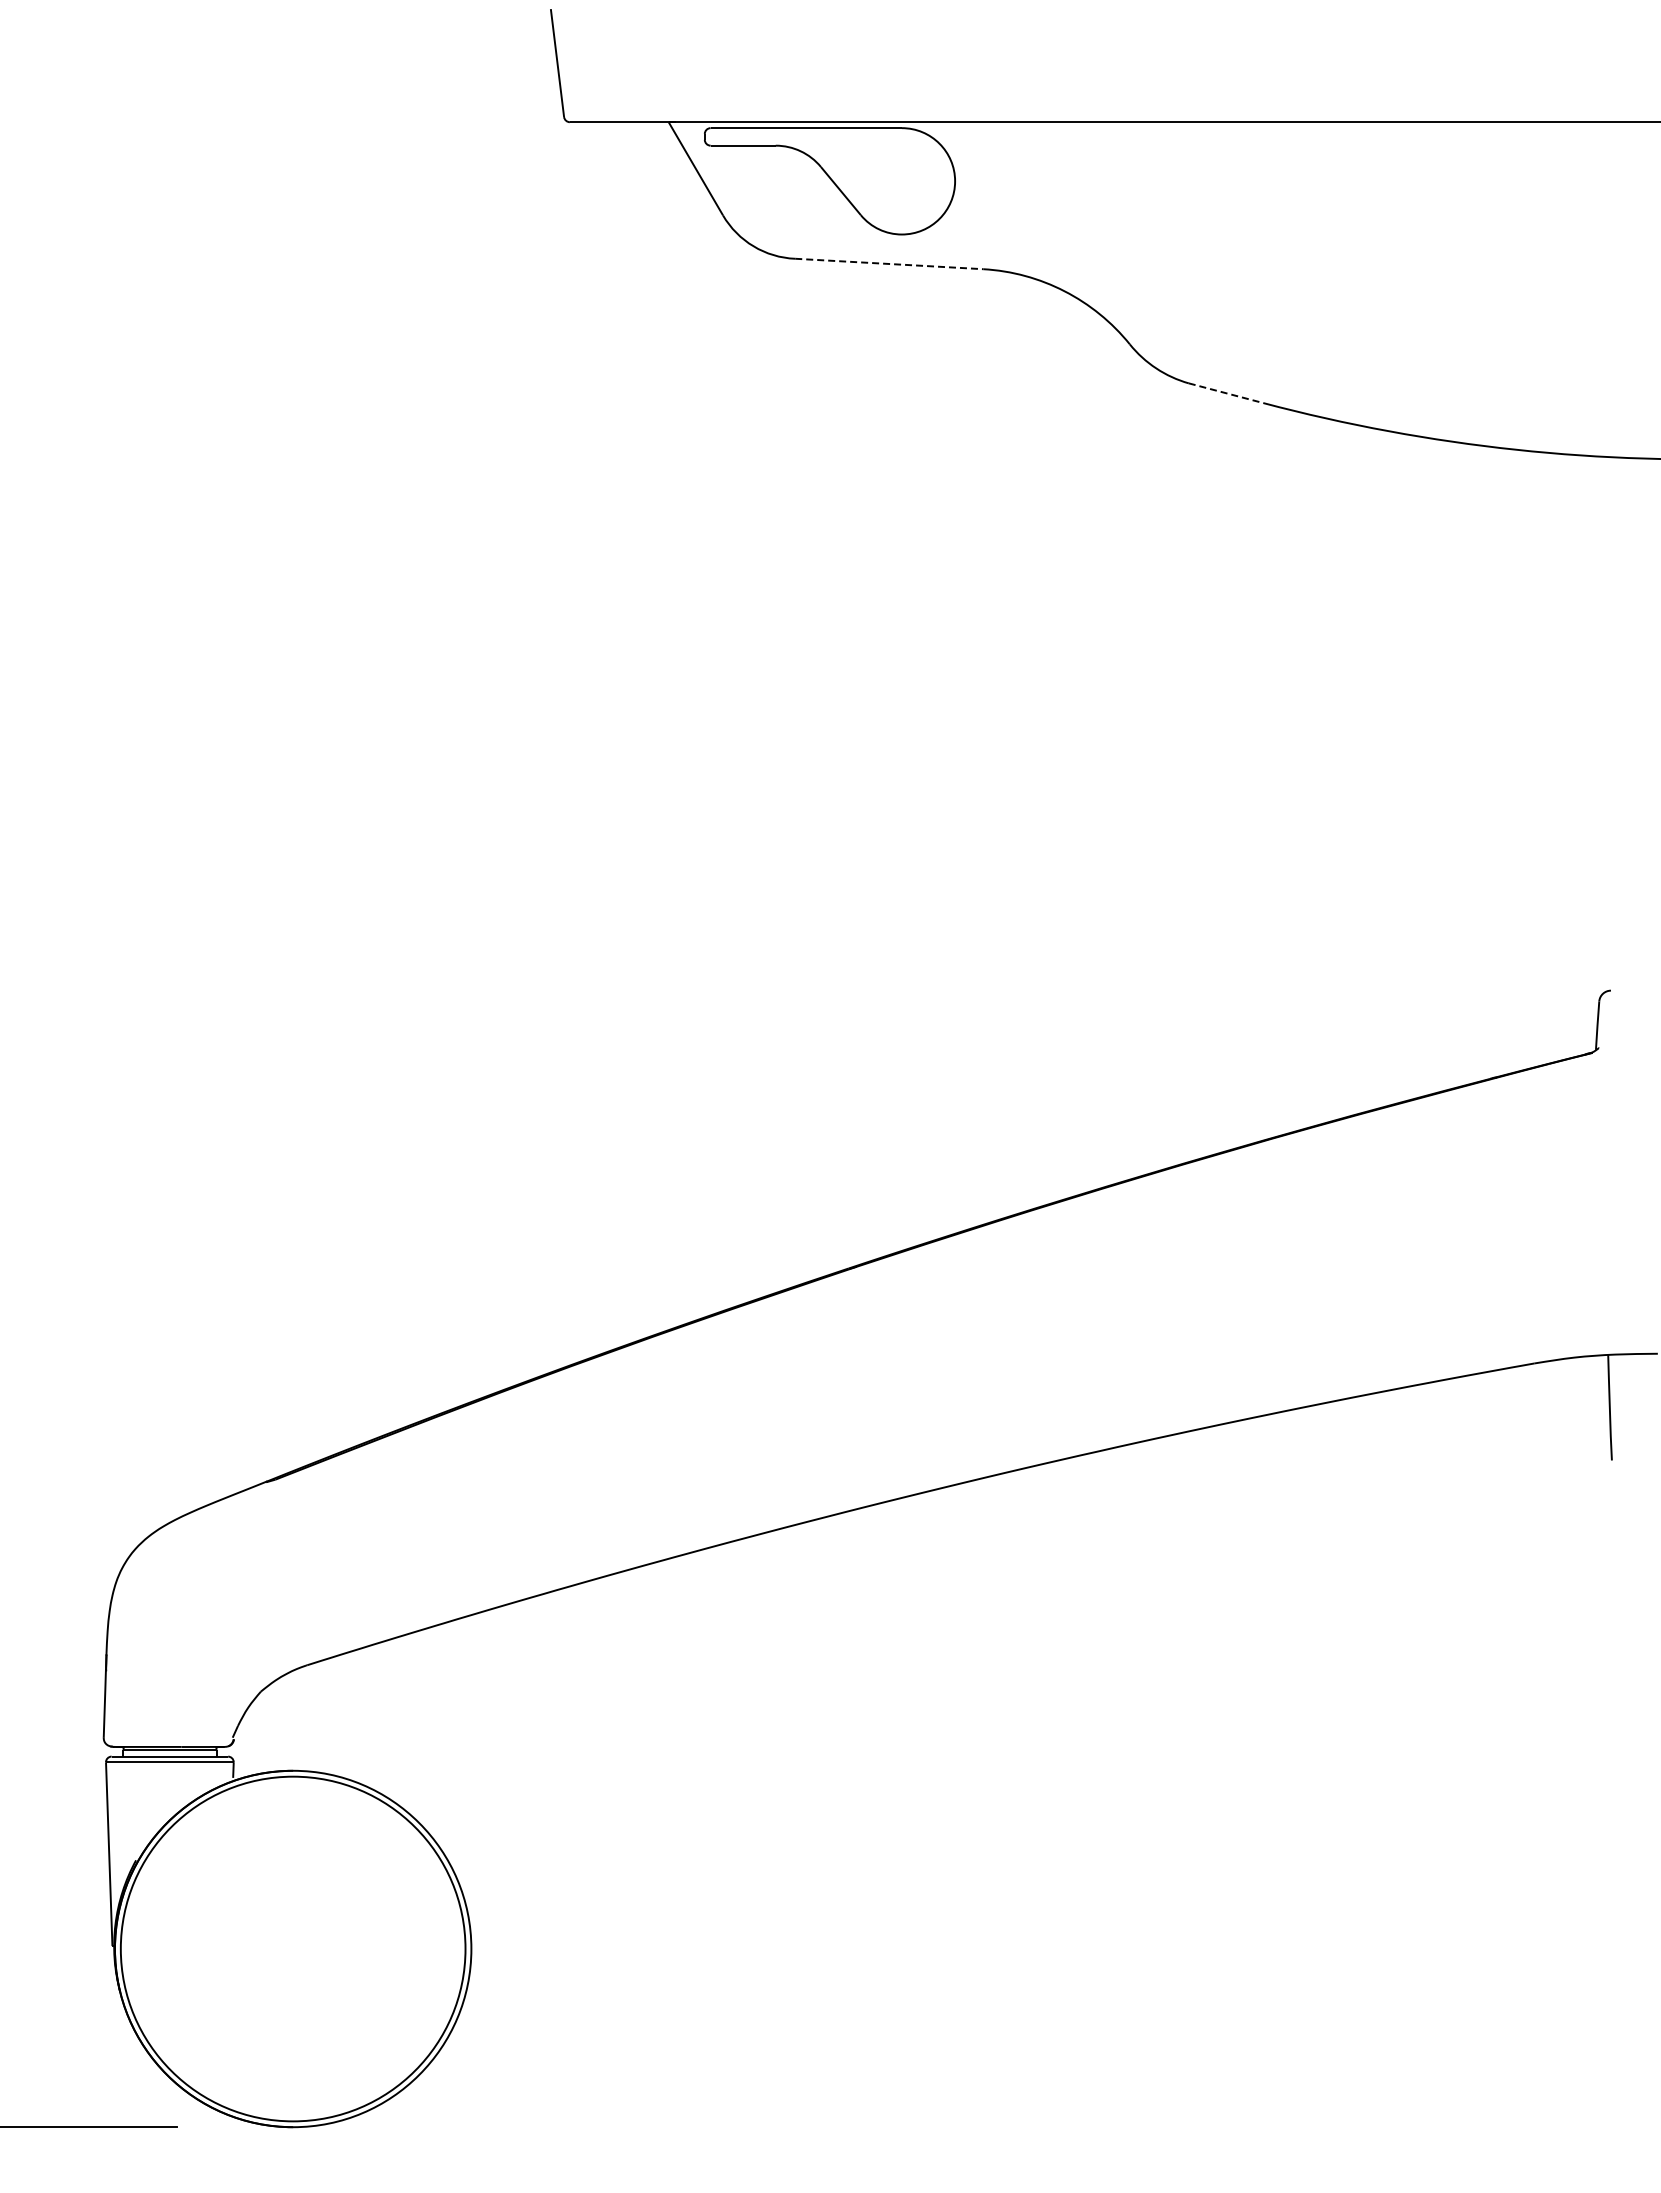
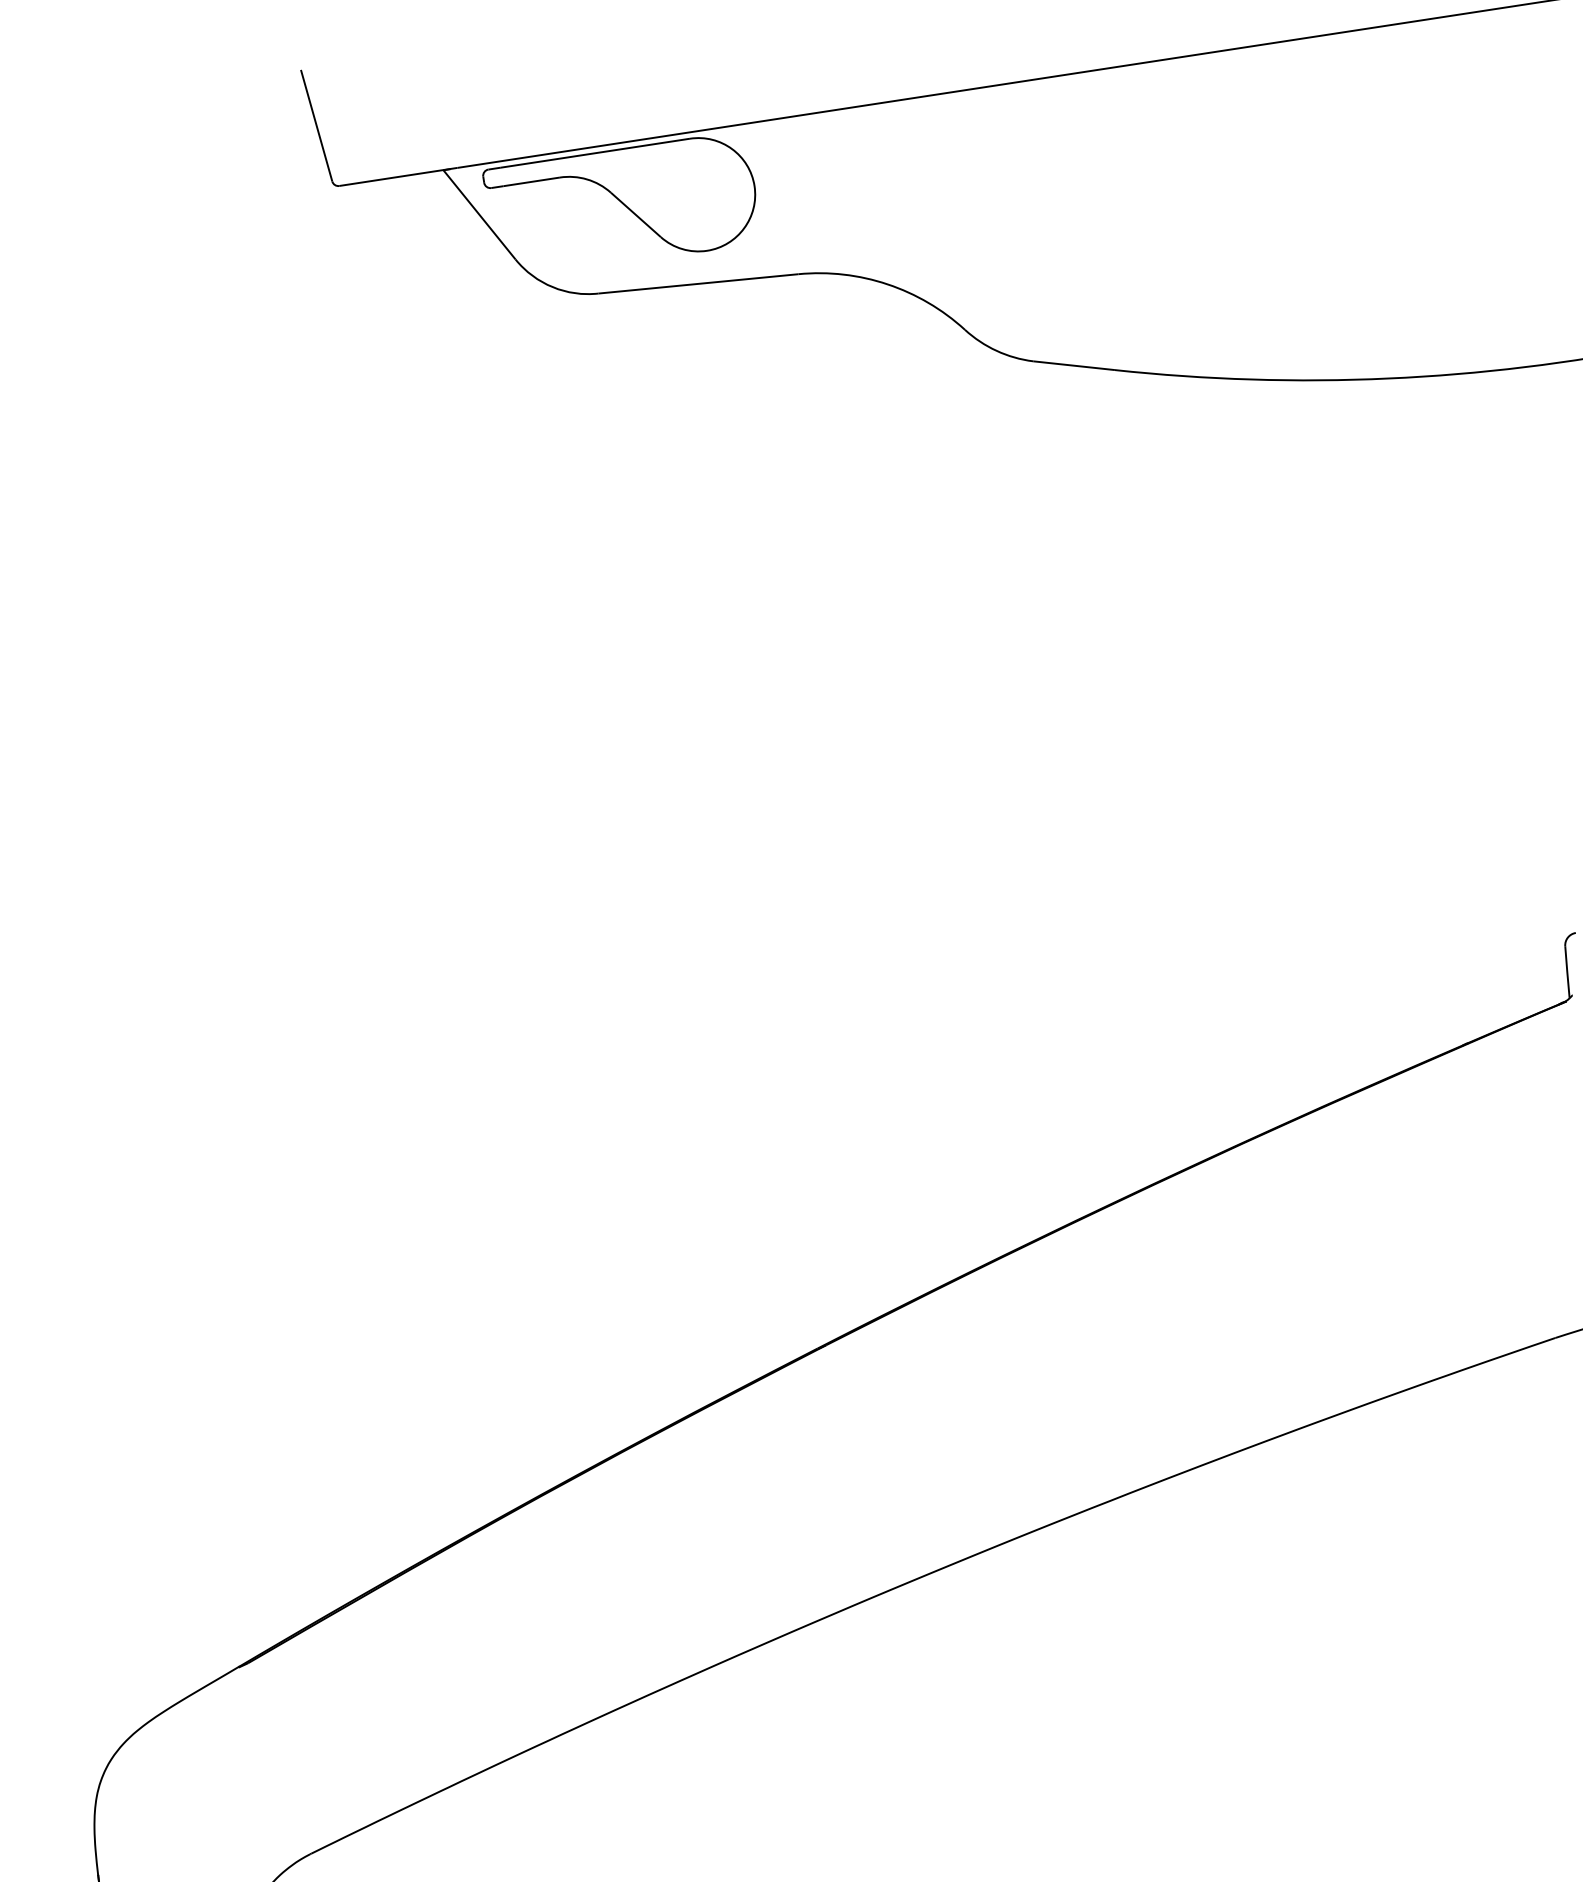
line: (889, 264) -> (698, 284), dashed -> solid
line: (1226, 393) -> (1074, 365), dashed -> solid

